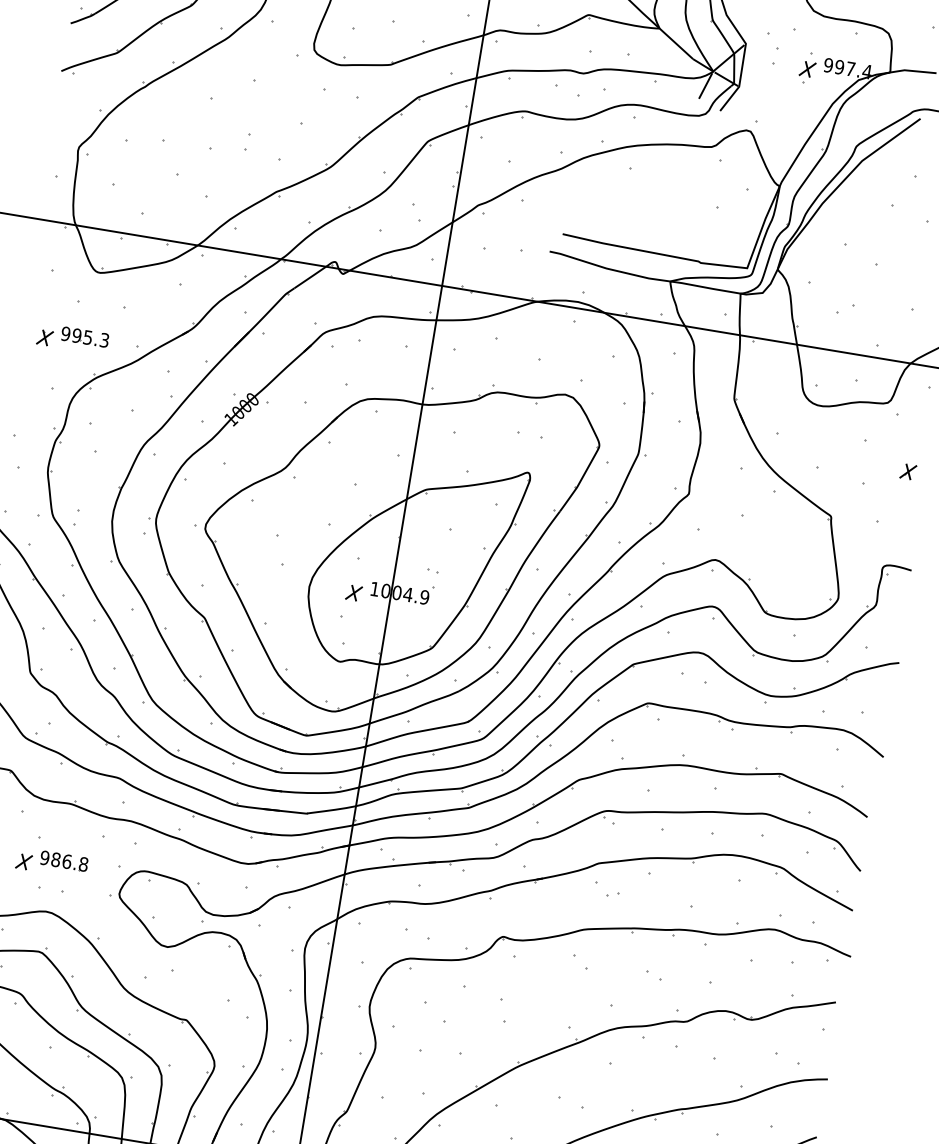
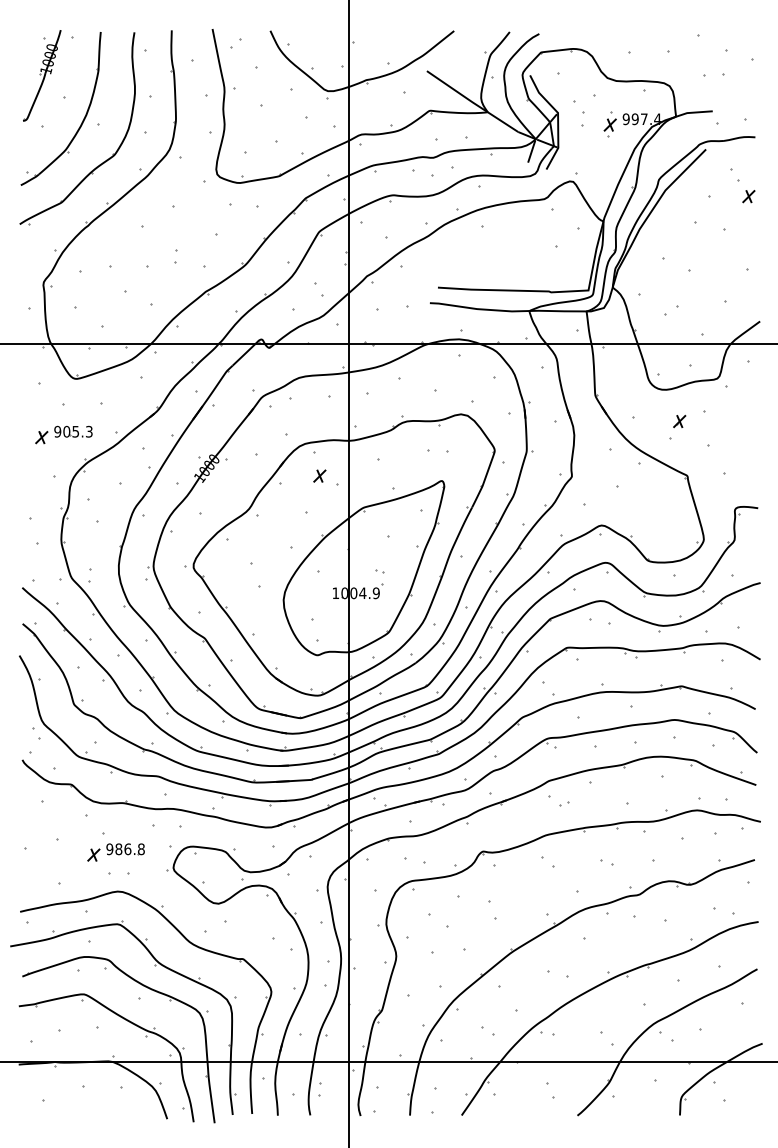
text: (76, 335) -> (66, 431), 995.3 -> 905.3
part: (908, 471) -> (679, 421), moved
part: (353, 592) -> (319, 475), moved

